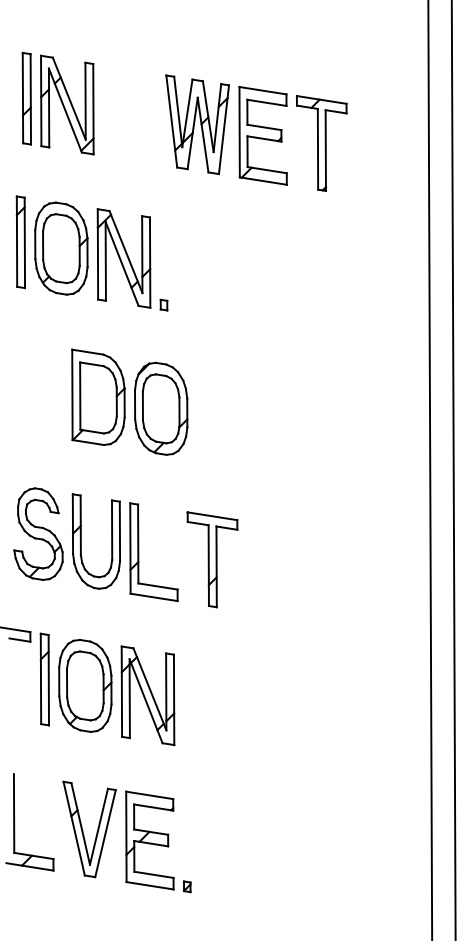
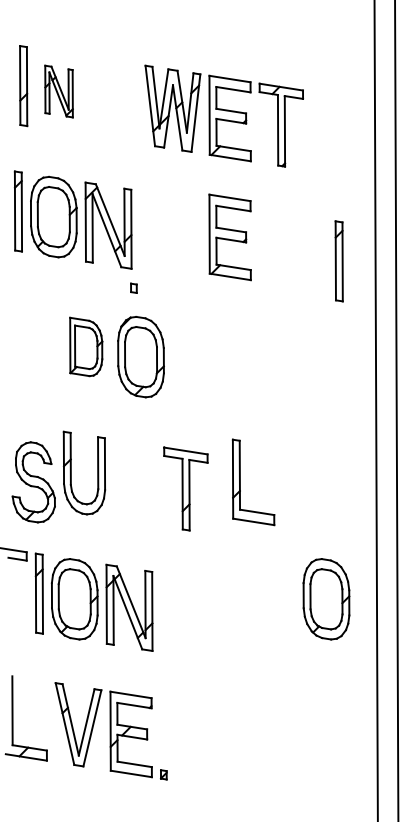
part: (67, 104) -> (59, 91), size x0.6
part: (262, 271) -> (229, 237), added
part: (387, 299) -> (338, 261), added
part: (163, 304) -> (133, 287), moved
part: (98, 396) -> (86, 346), size x0.7
part: (38, 533) -> (33, 481), moved
part: (139, 551) -> (240, 481), moved
part: (373, 685) -> (326, 598), added

